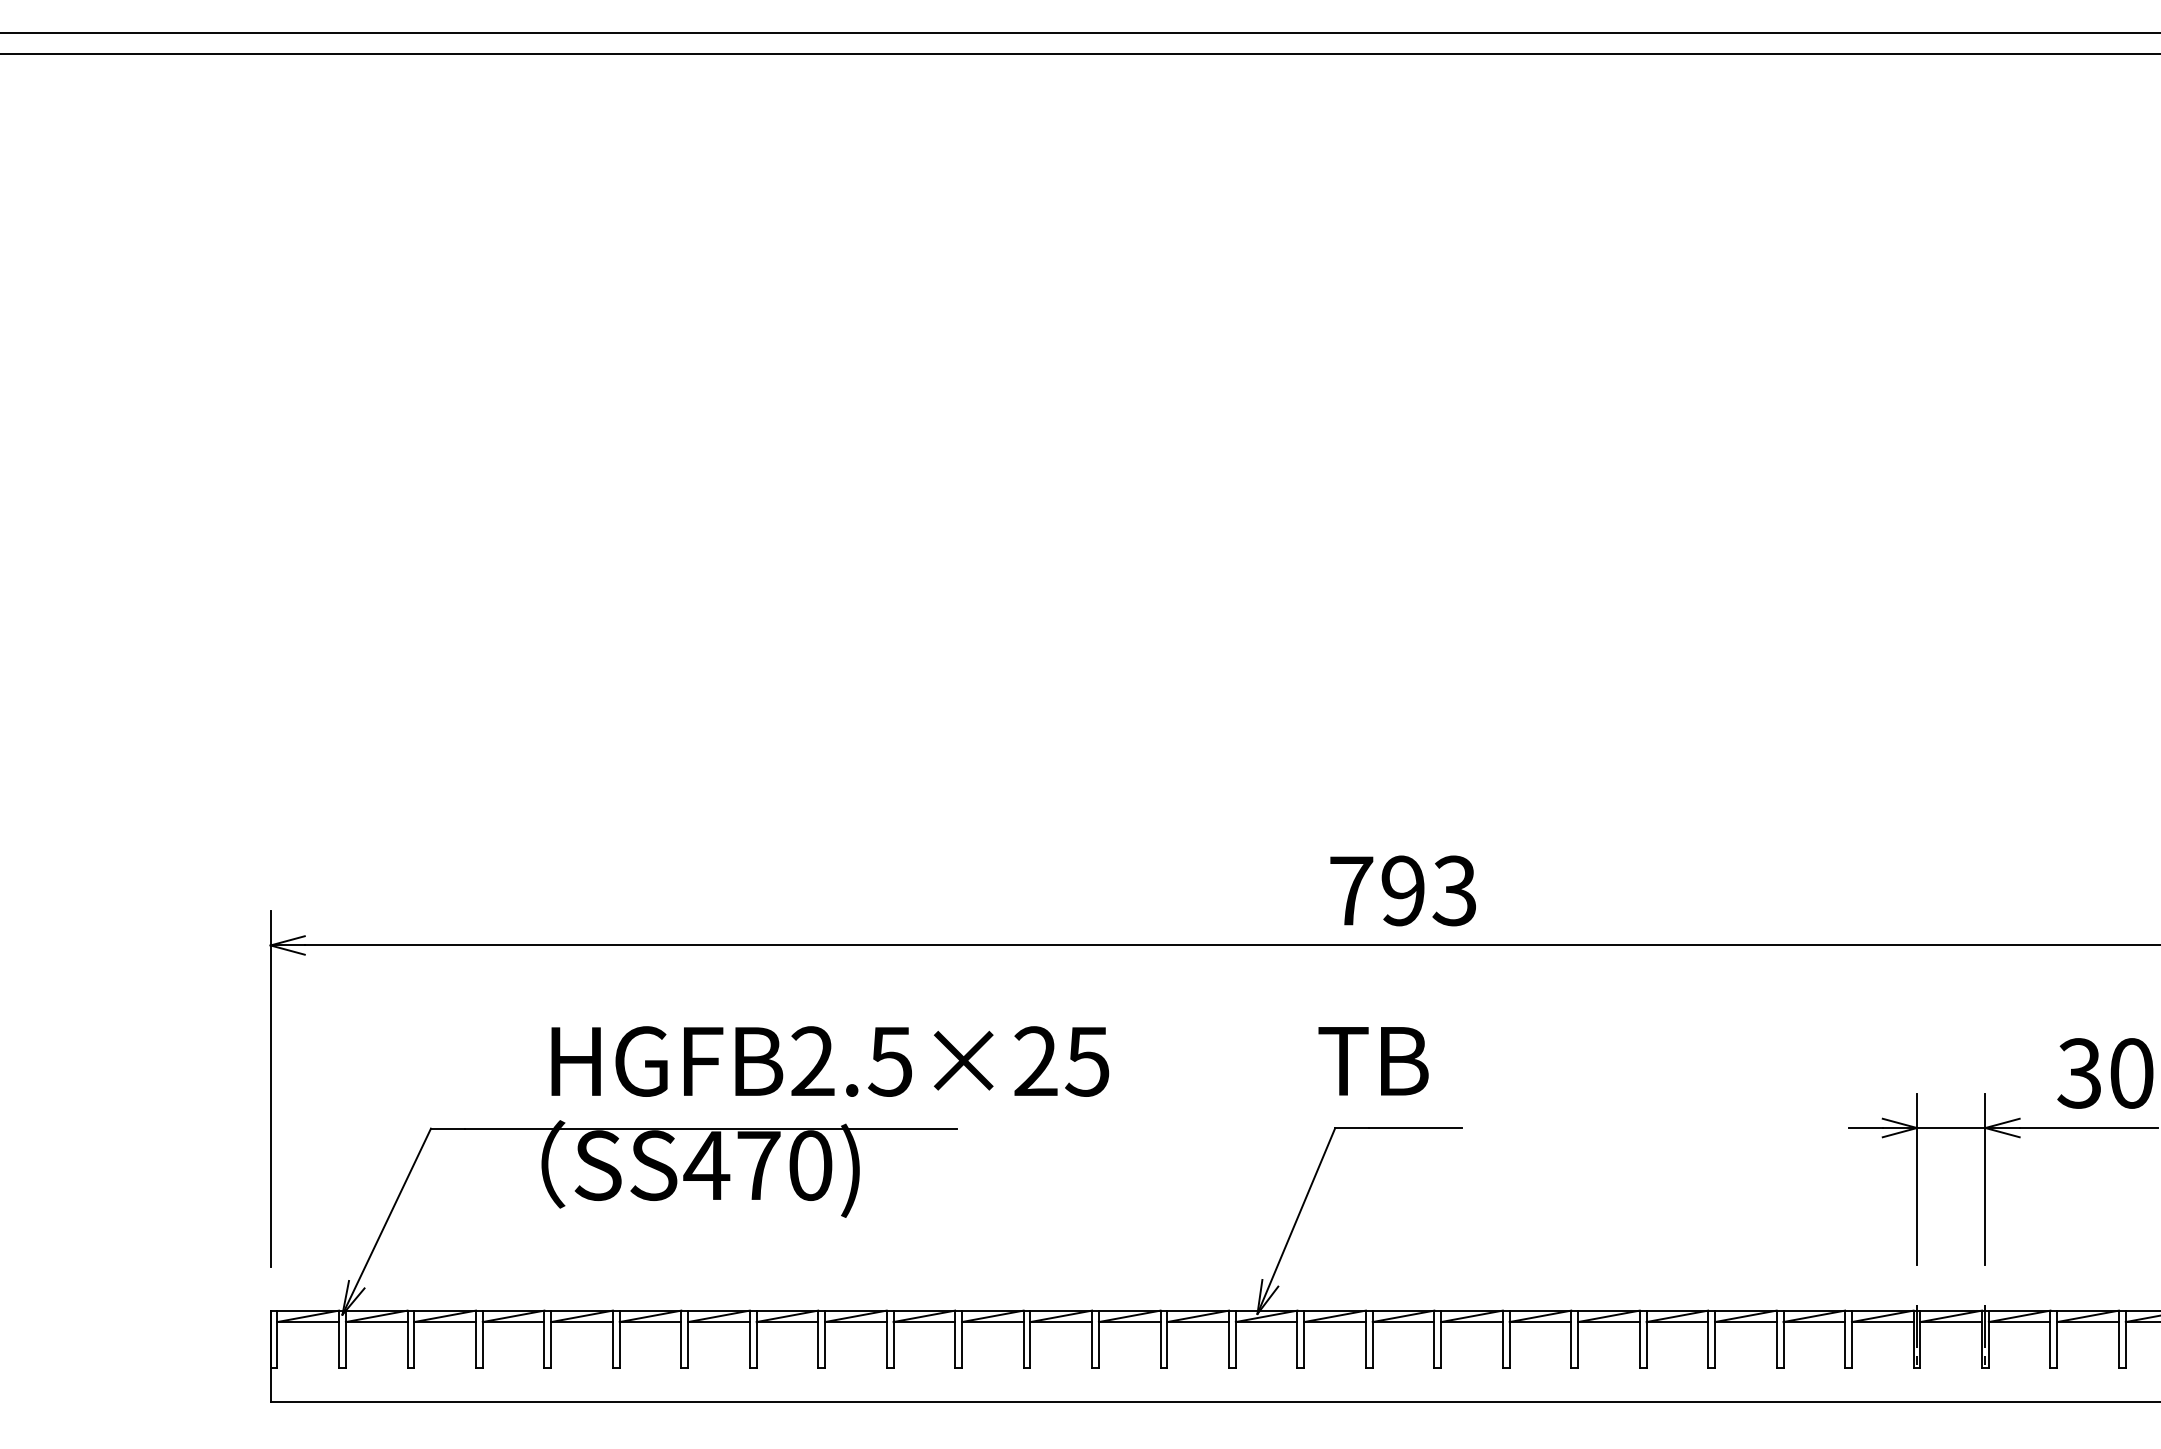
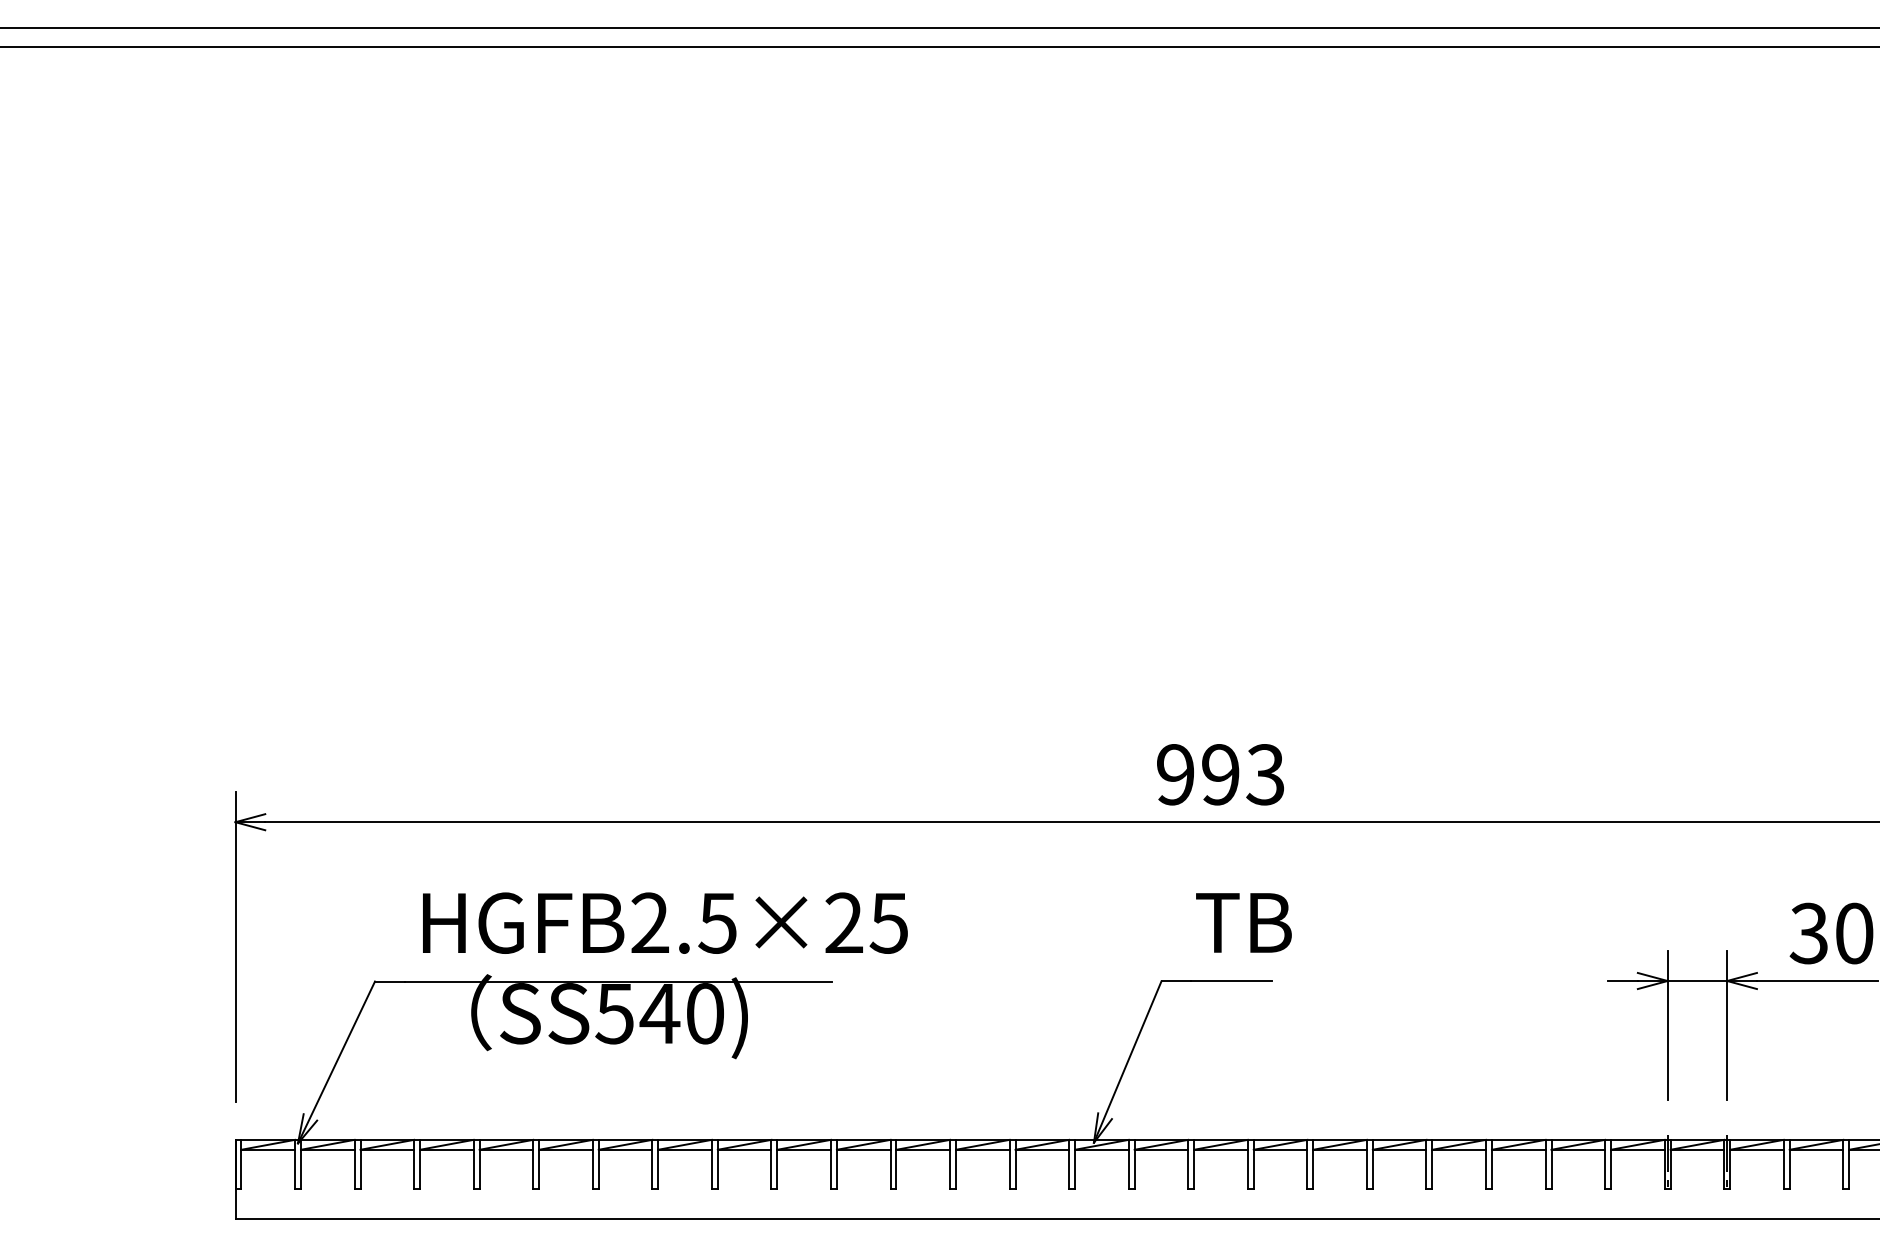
text: (1351, 890) -> (1175, 774), 793 -> 993
text: (830, 1060) -> (665, 922), moved
text: (1373, 1060) -> (1243, 922), moved
text: (732, 1166) -> (637, 1014), SS470) -> SS540)

